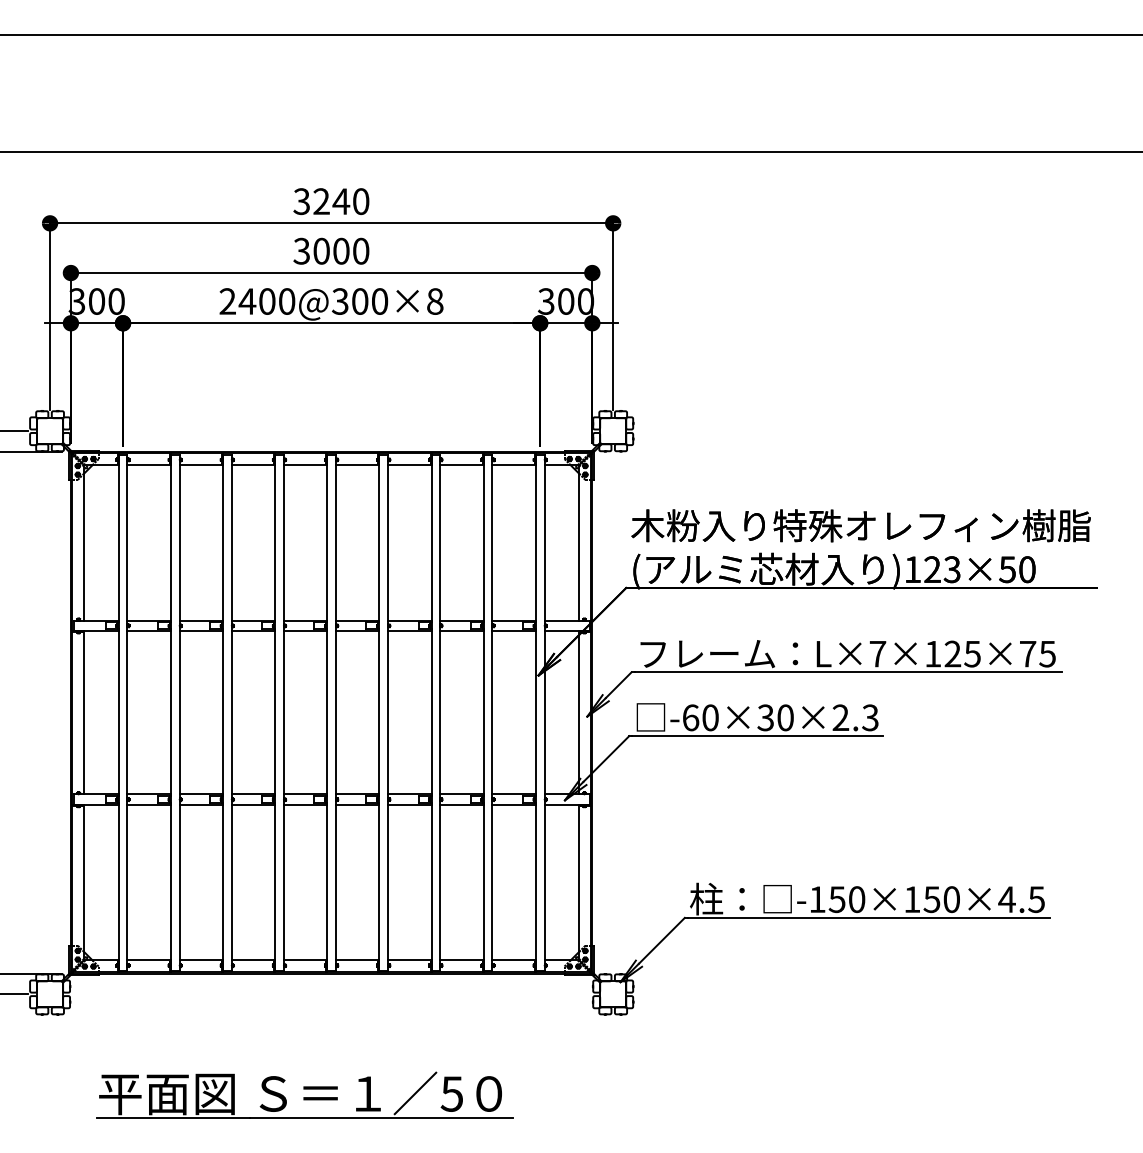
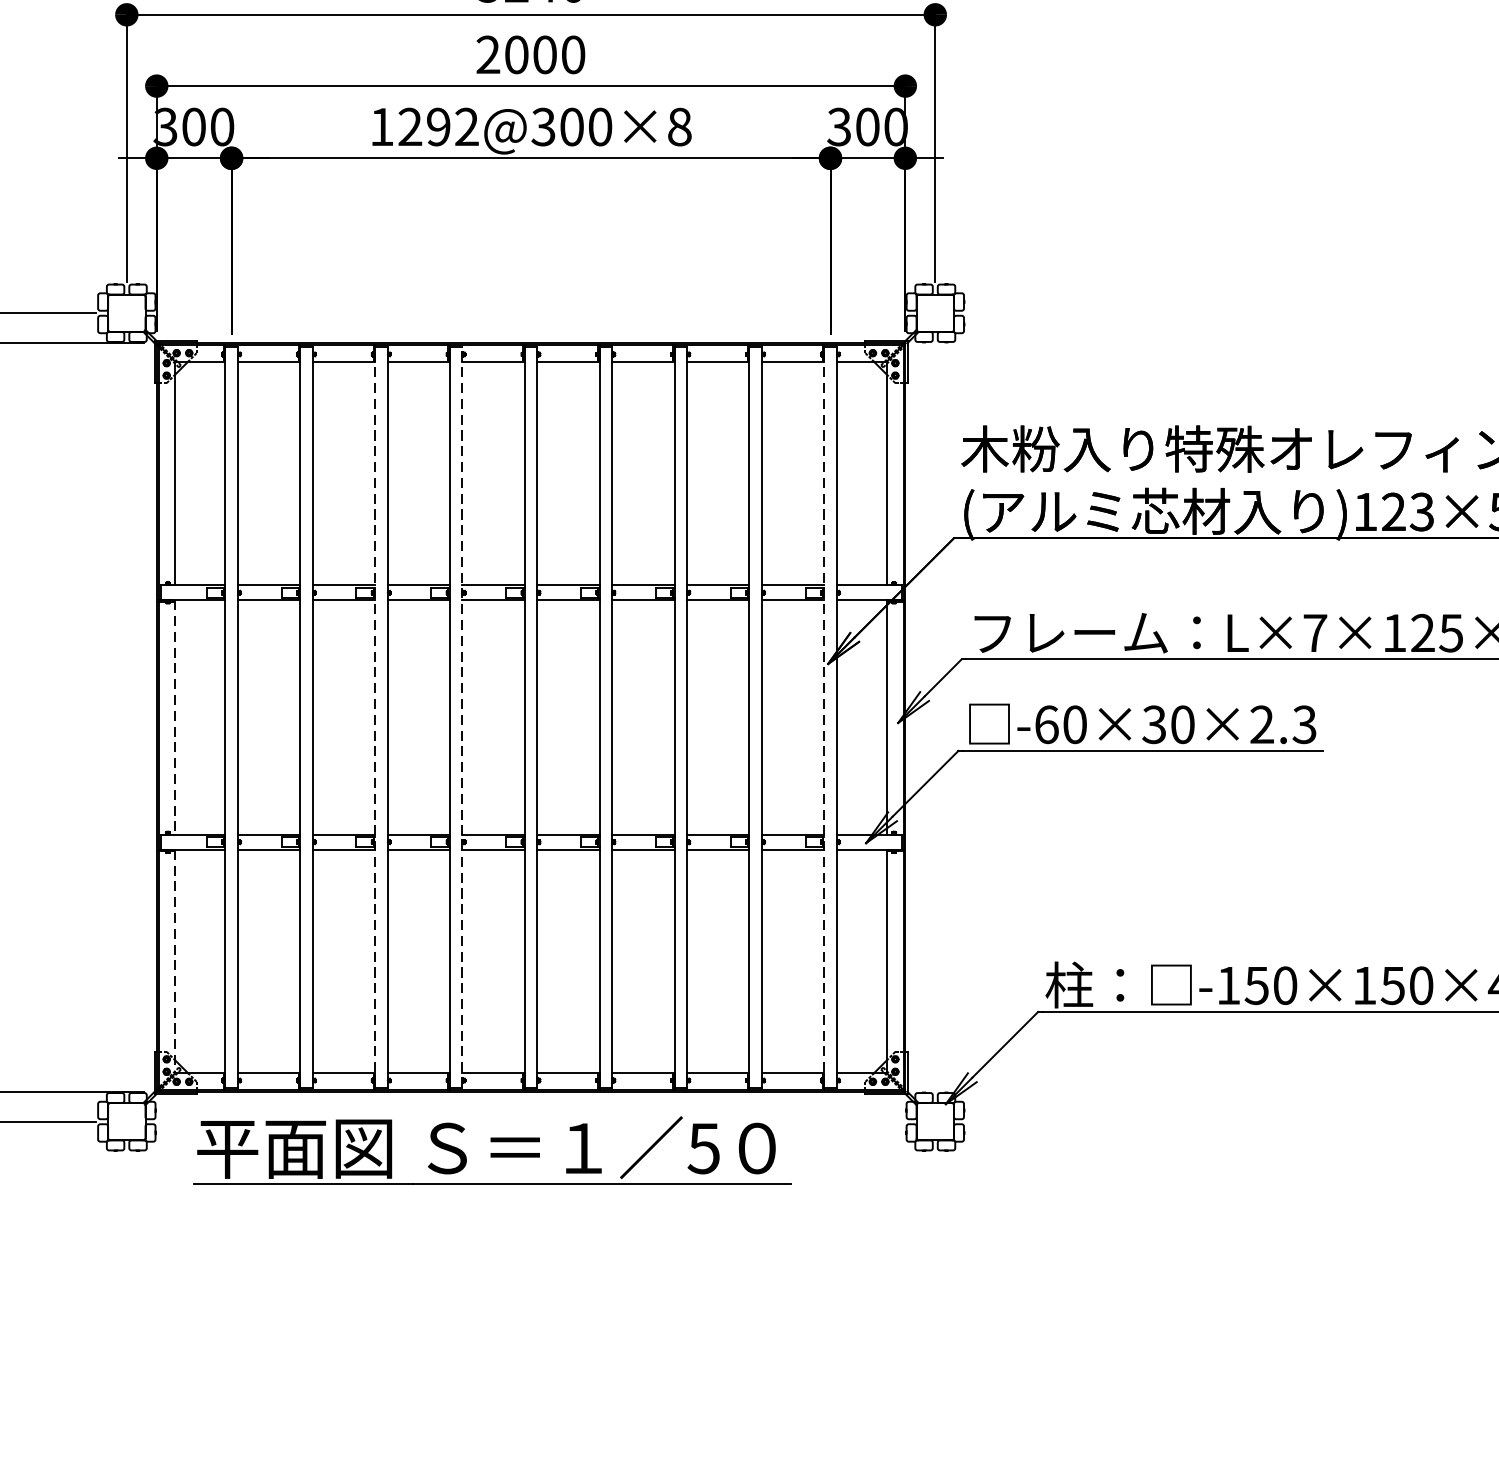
text: (301, 251) -> (487, 55), 3000 -> 2000
text: (257, 301) -> (424, 126), 2400@300×8 -> 1292@300×8
line: (83, 712) -> (174, 717), solid -> dashed
line: (223, 712) -> (375, 717), solid -> dashed
line: (283, 712) -> (461, 717), solid -> dashed
line: (535, 712) -> (823, 717), solid -> dashed
line: (83, 882) -> (174, 961), solid -> dashed
part: (304, 1094) -> (492, 1149), moved

